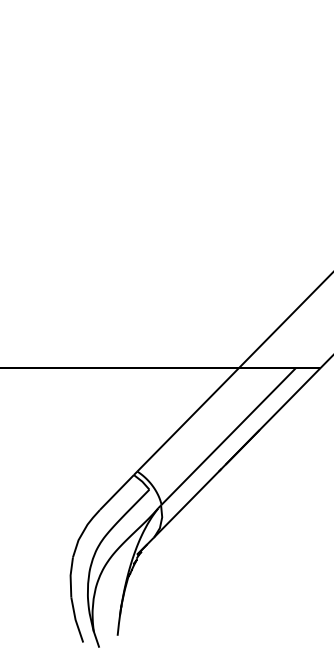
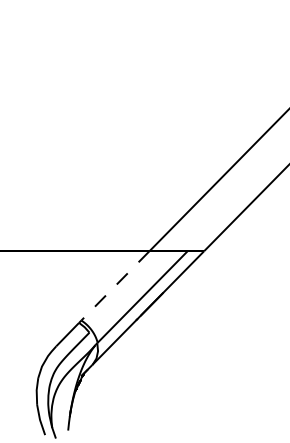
line: (188, 419) -> (115, 285), solid -> dashed

